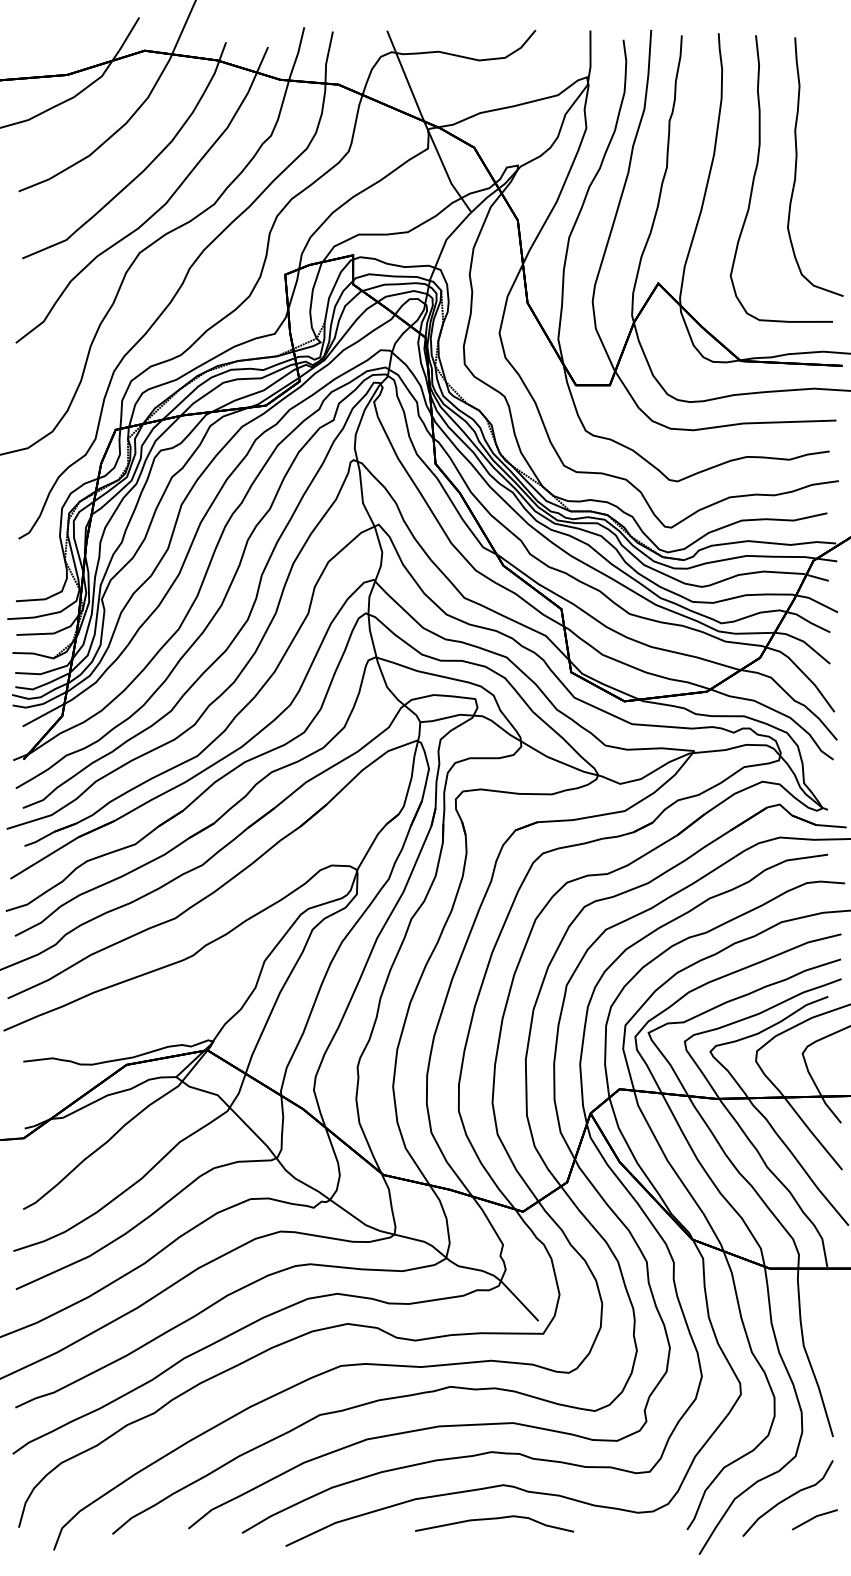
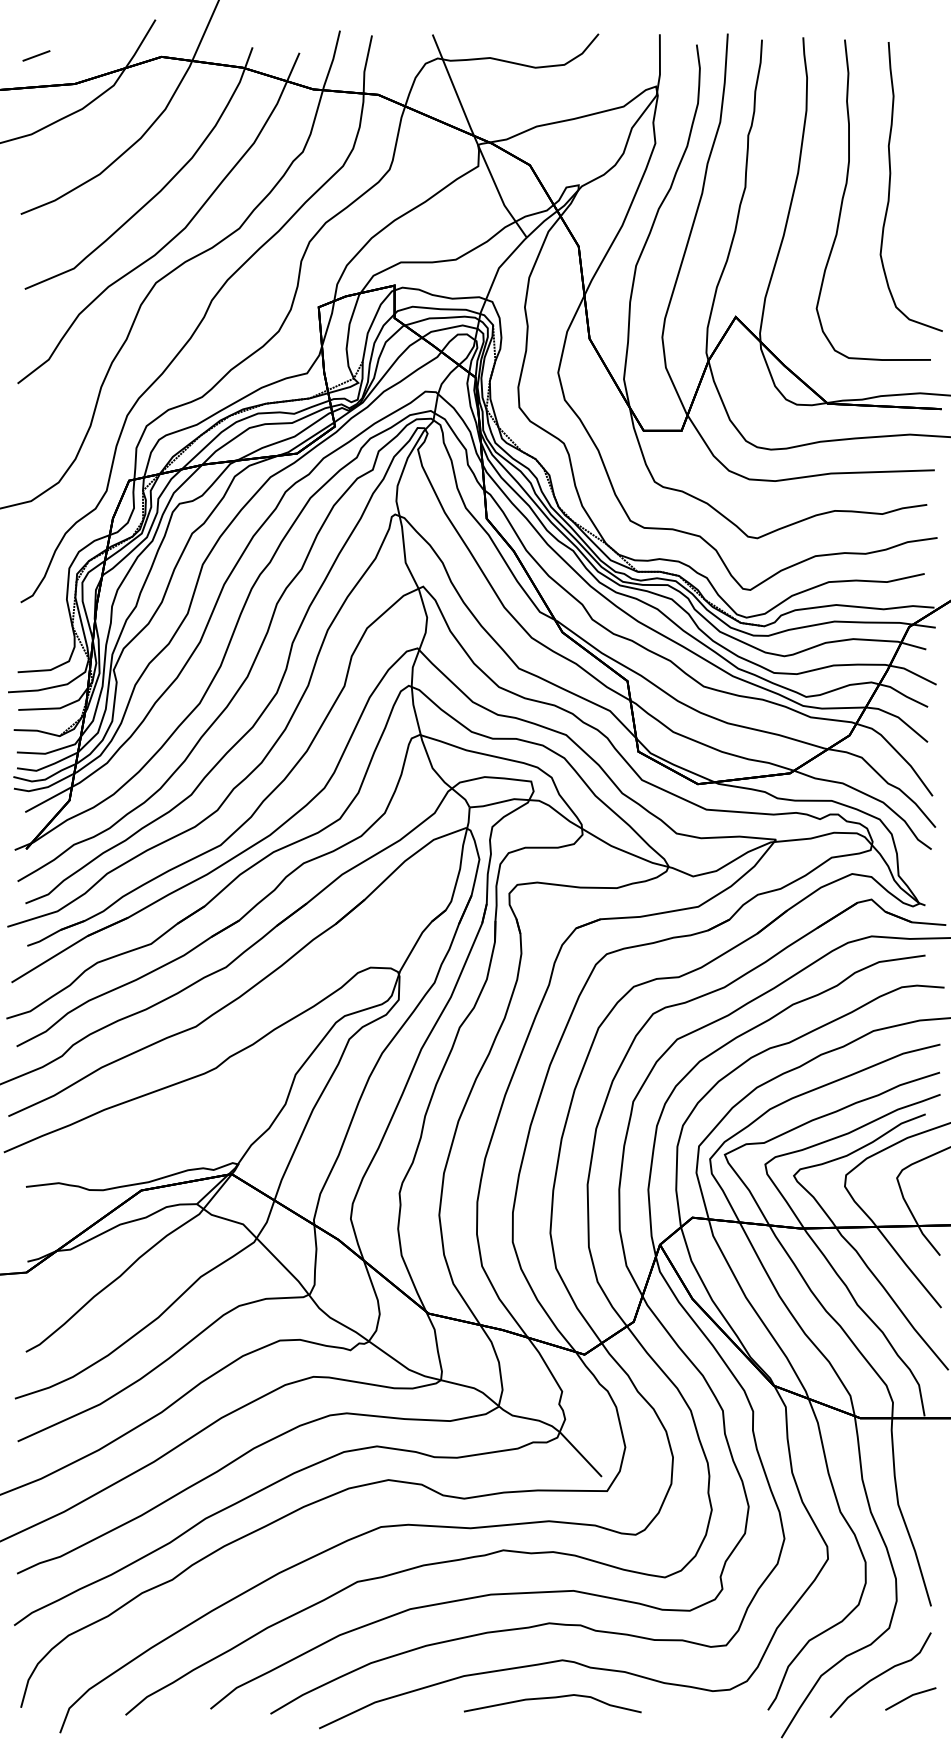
line: (32, 49) -> (36, 55), added

